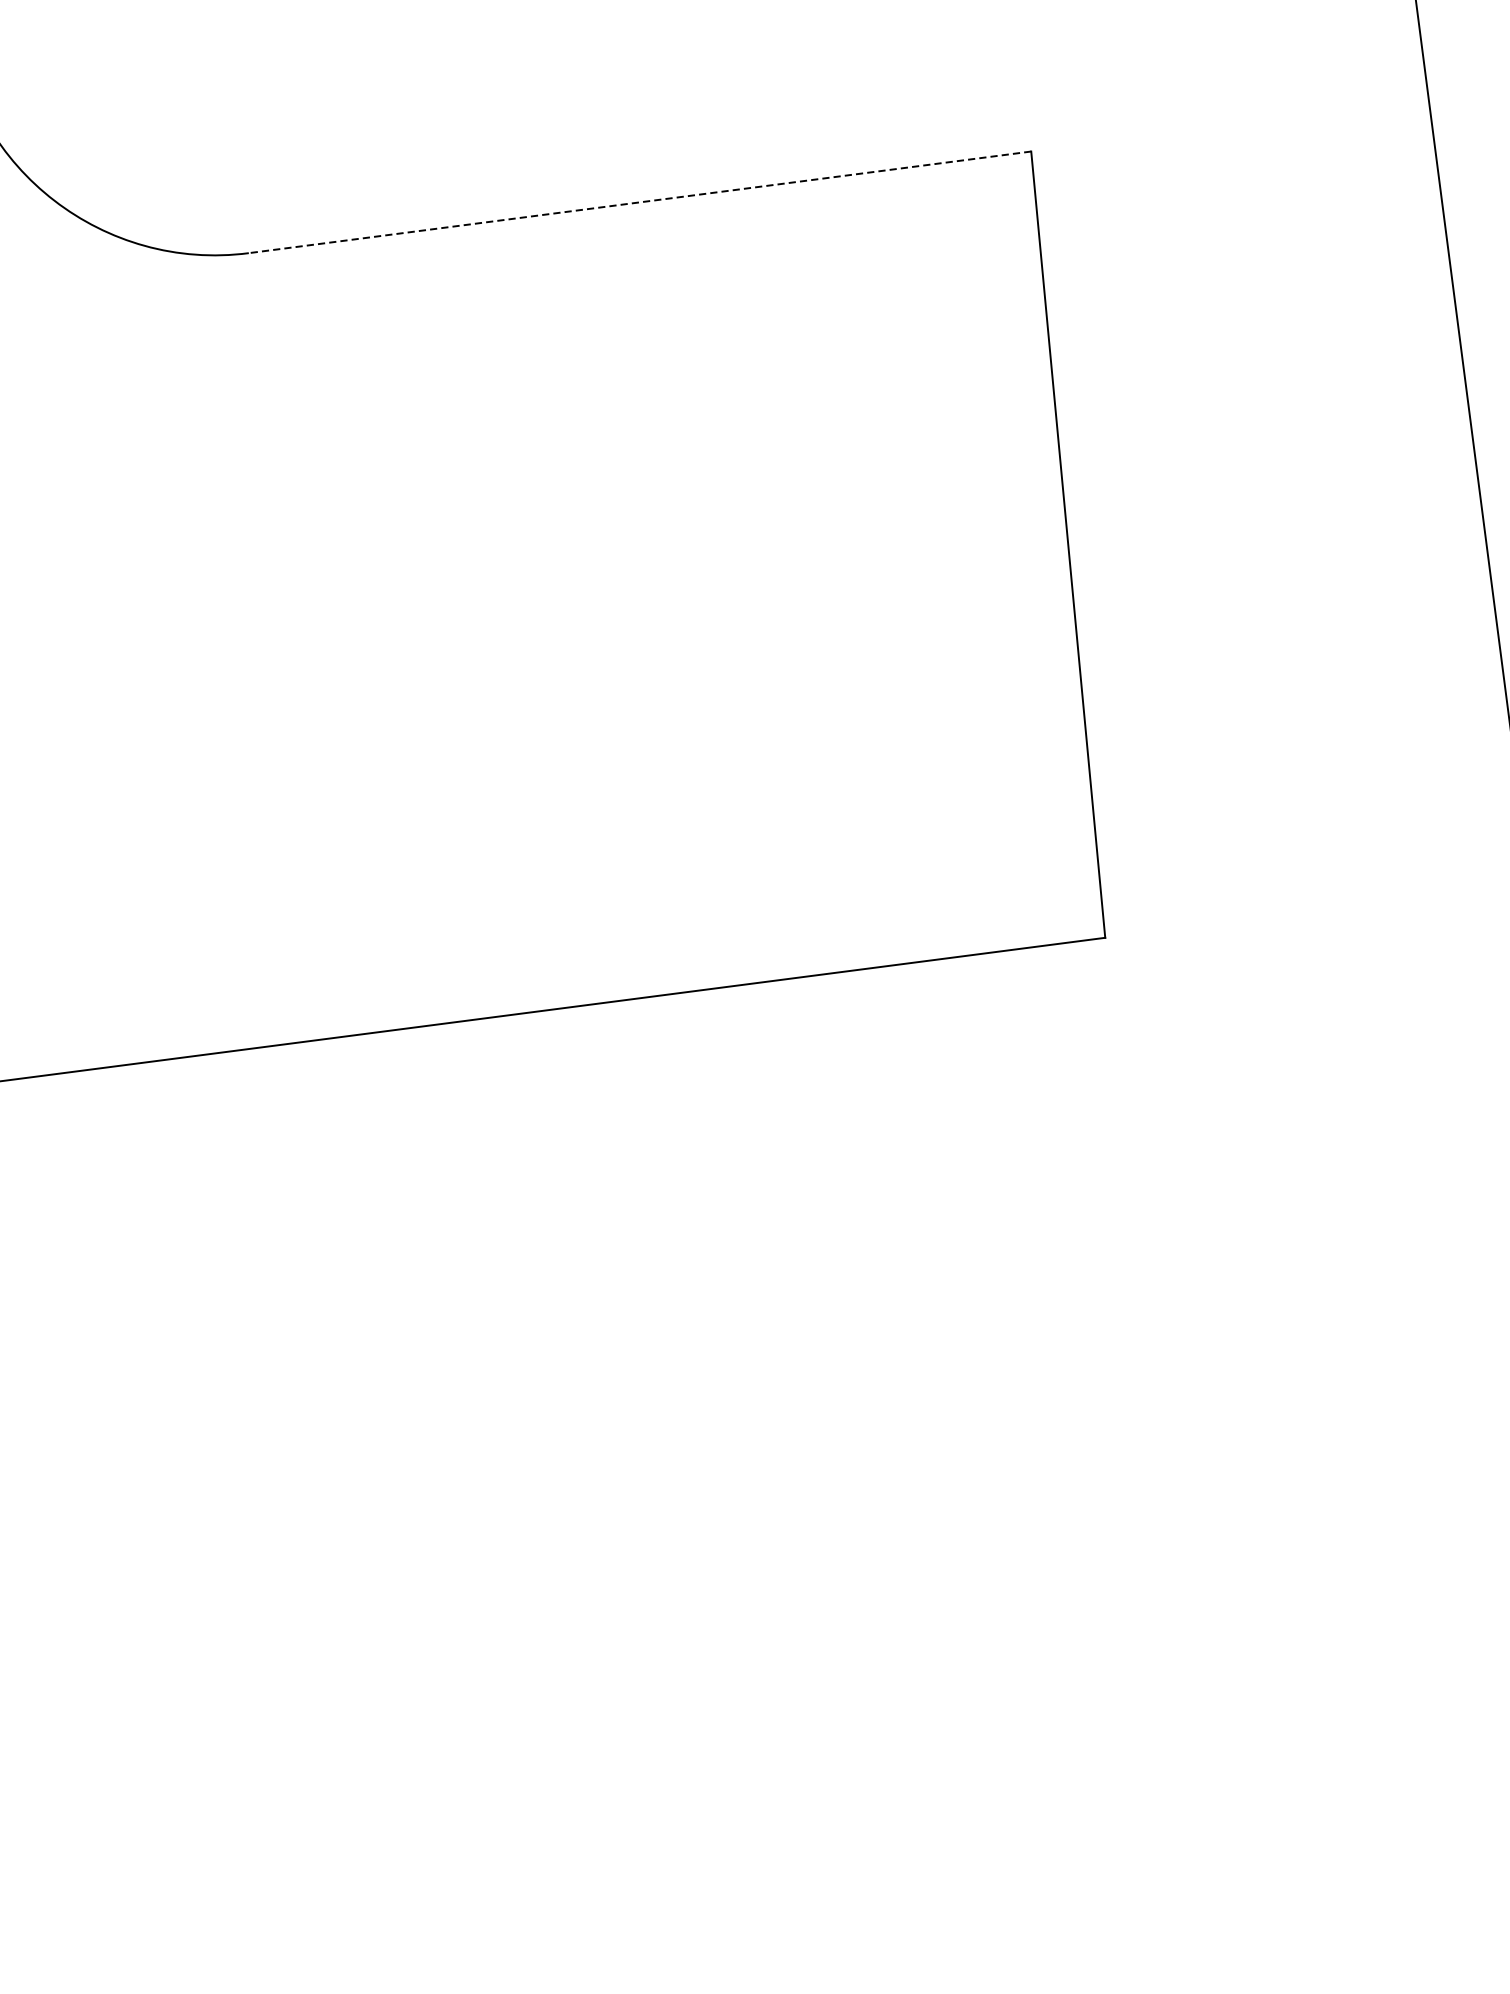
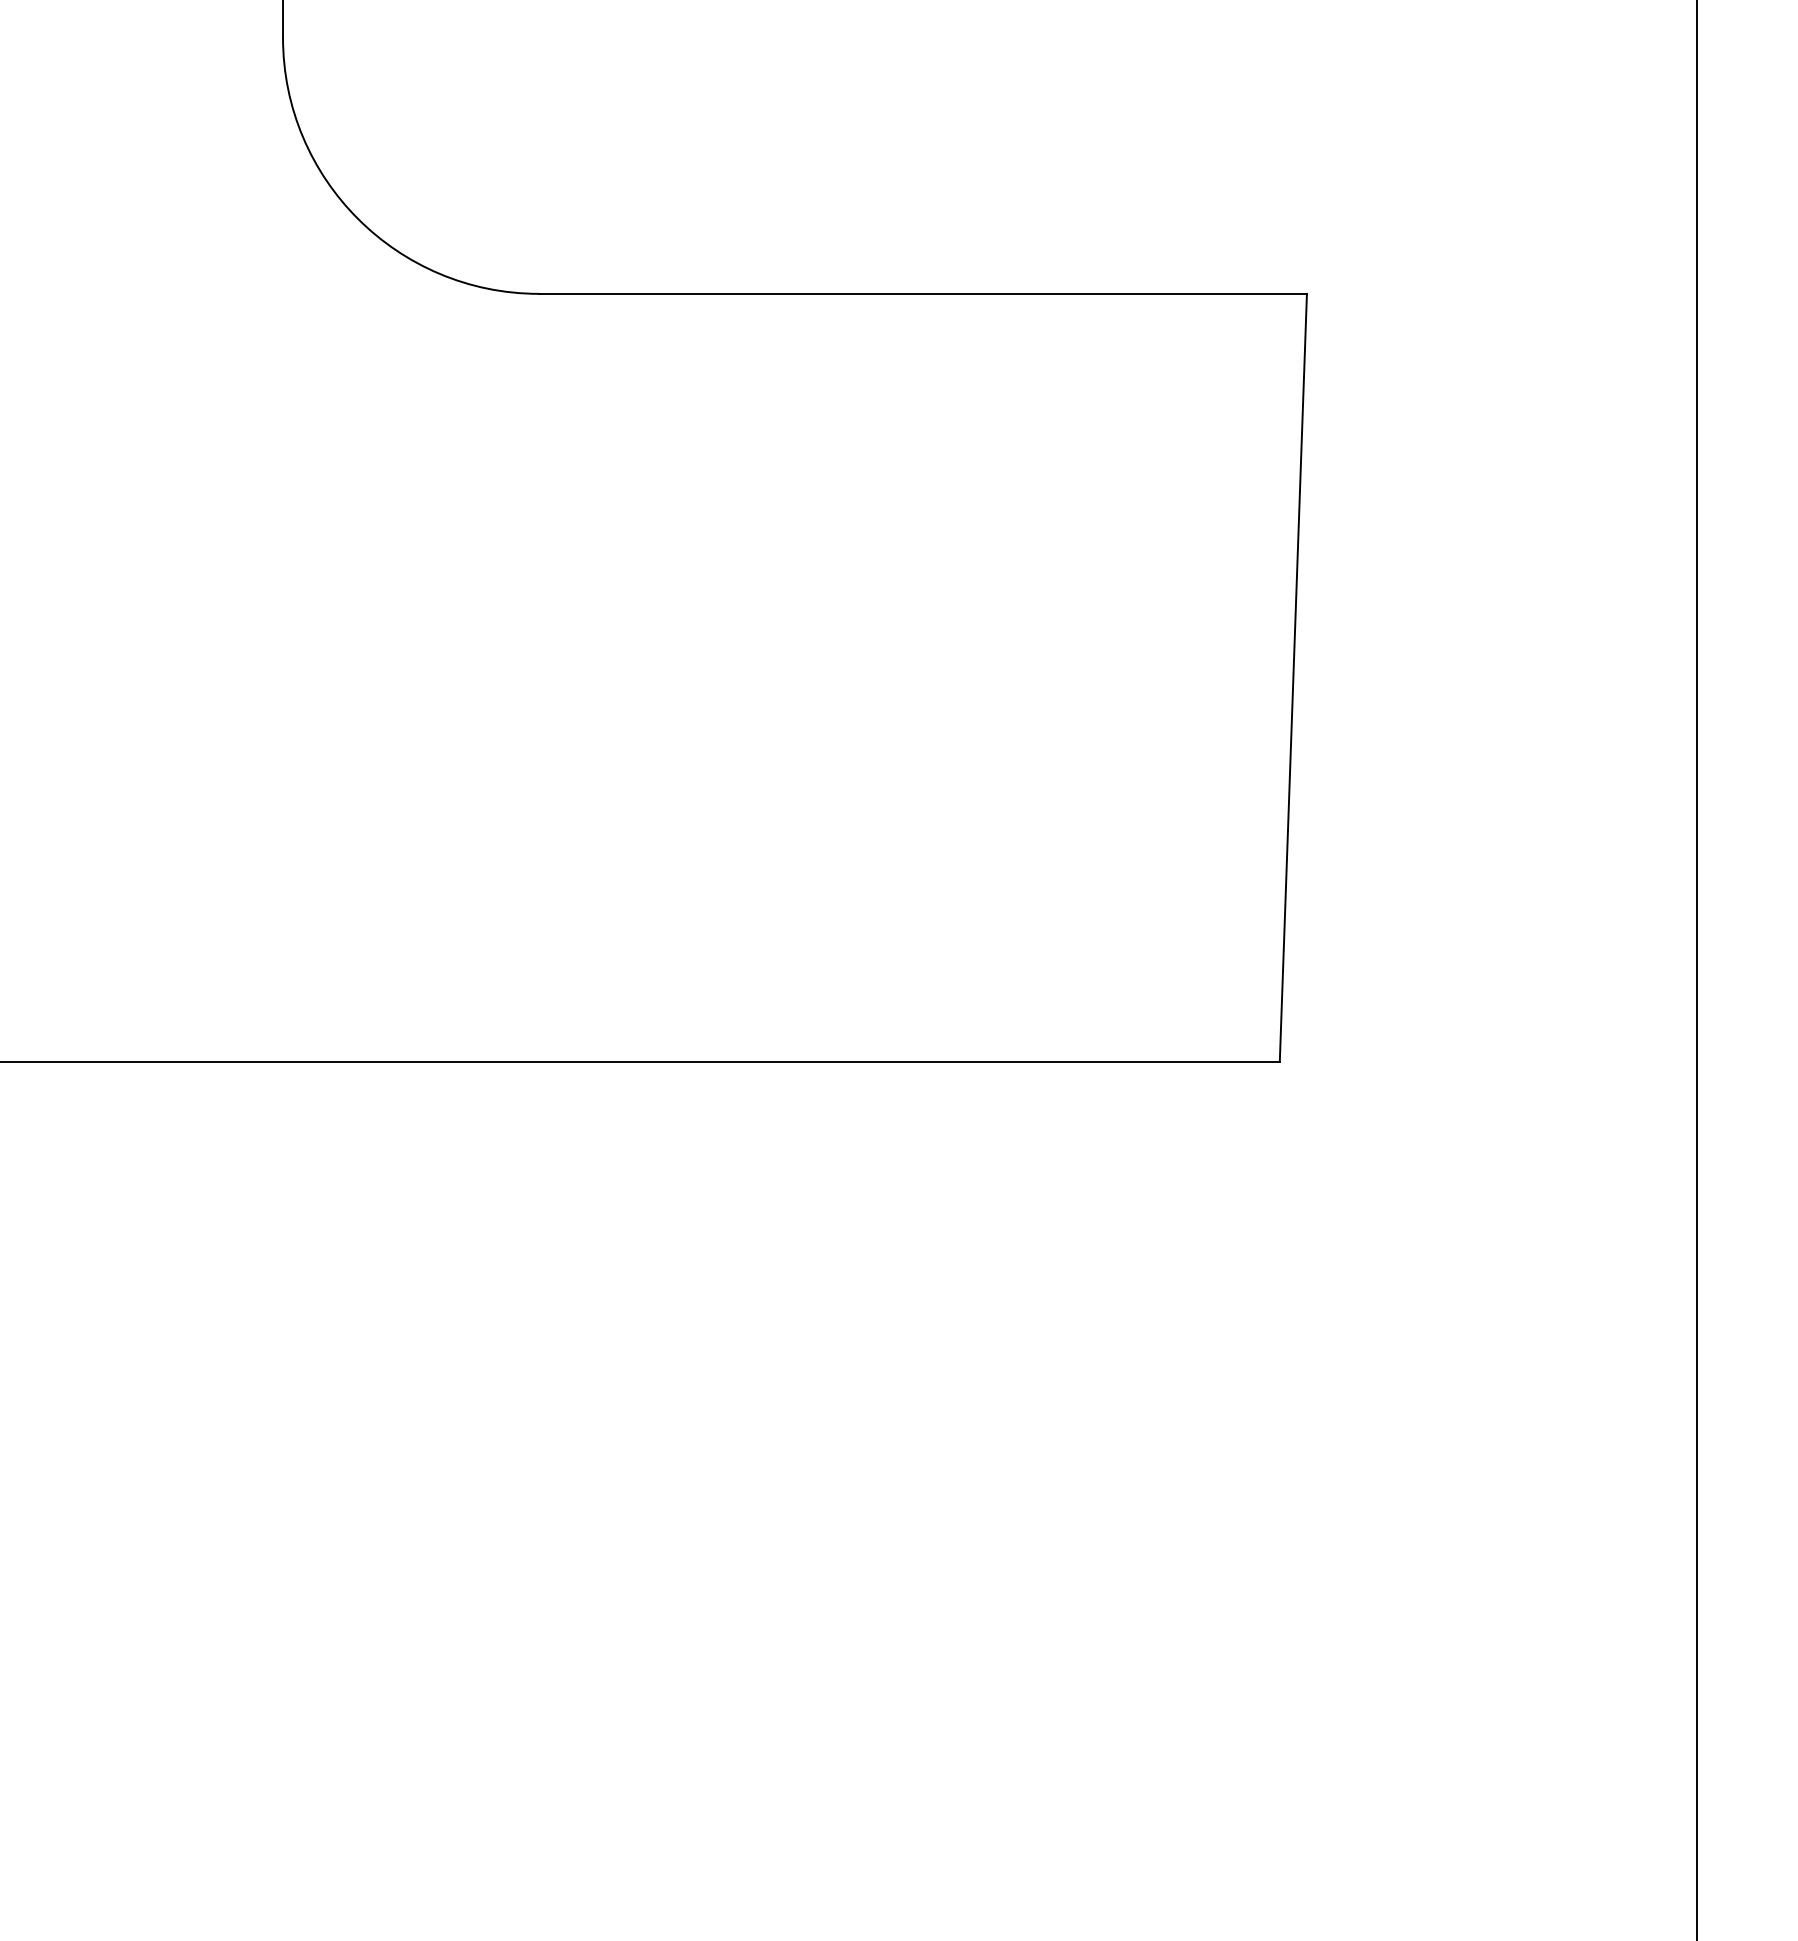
line: (640, 201) -> (923, 293), dashed -> solid

